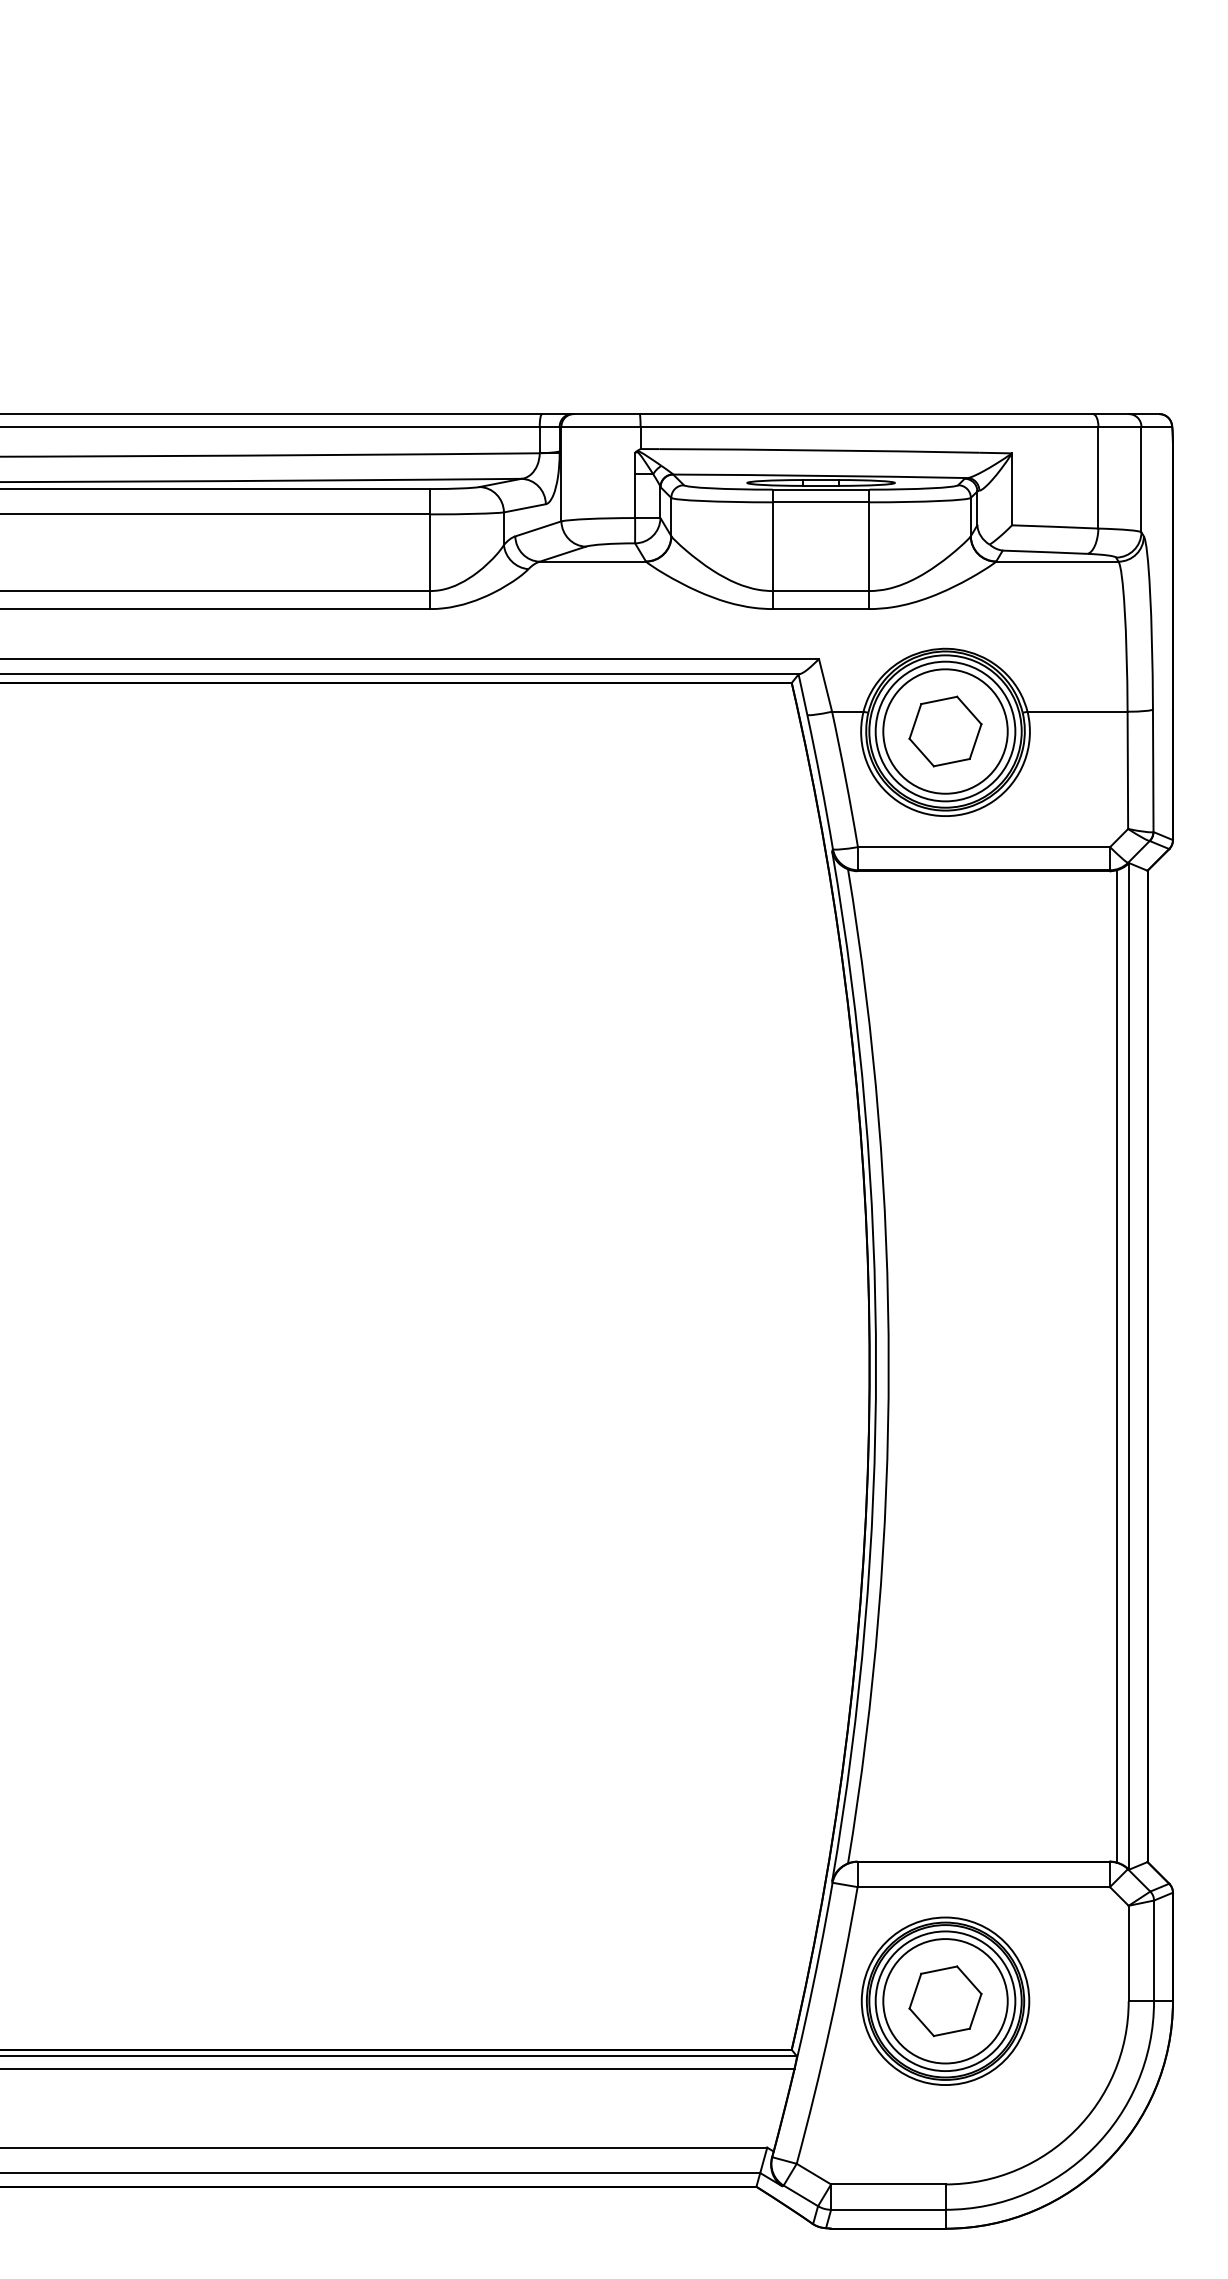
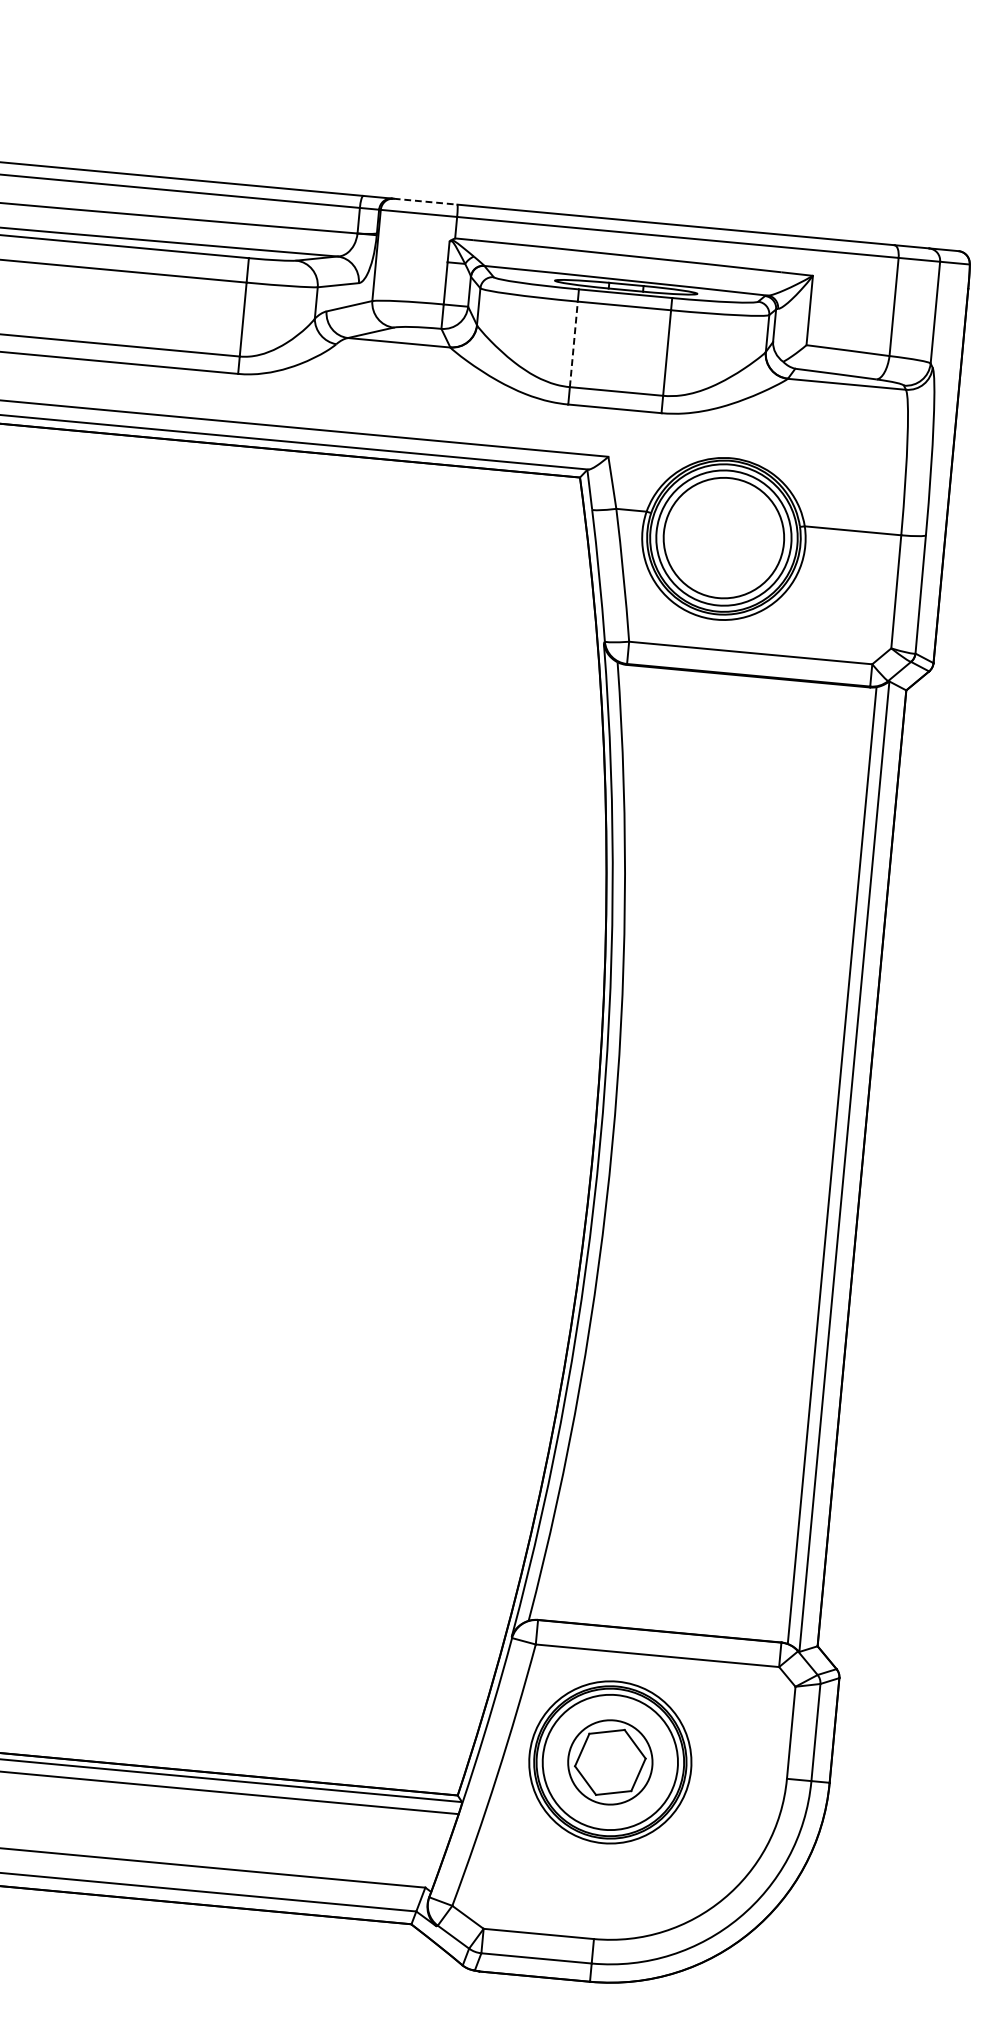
line: (606, 414) -> (425, 202), solid -> dashed
line: (772, 546) -> (573, 344), solid -> dashed
part: (945, 731) -> (723, 538), removed
circle: (945, 2001) -> (610, 1762), size x0.7

